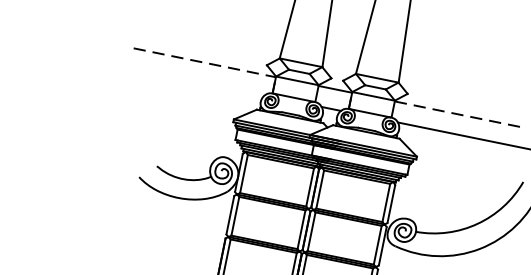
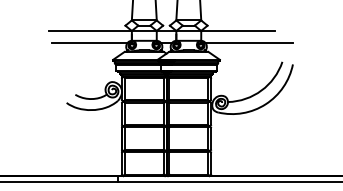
line: (204, 62) -> (90, 31), dashed -> solid
line: (199, 81) -> (89, 42), added
line: (458, 114) -> (238, 31), dashed -> solid

